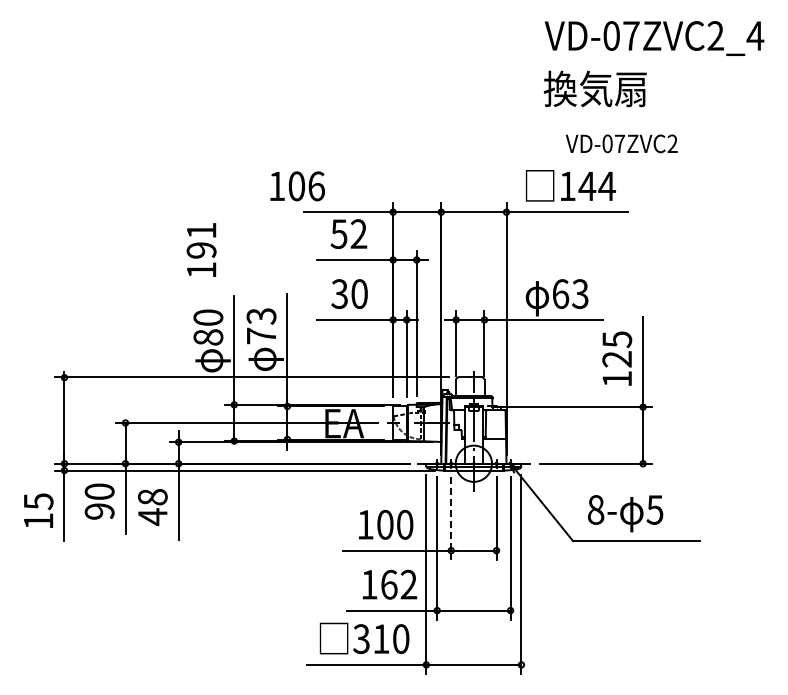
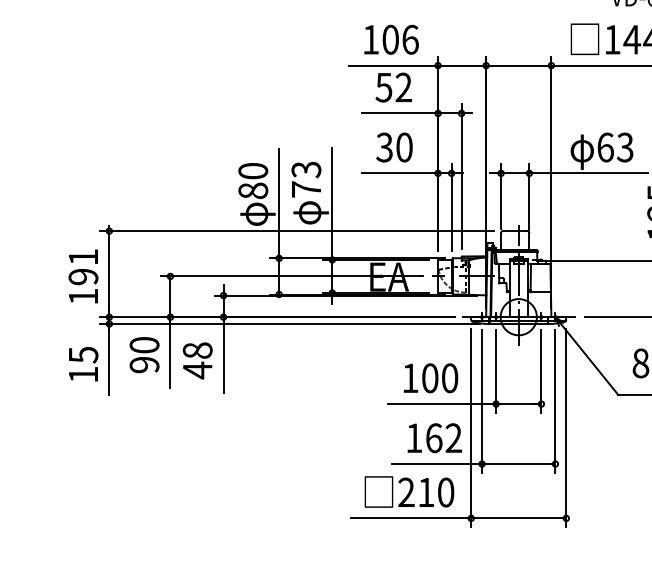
text: (297, 186) -> (391, 39), moved
text: (201, 249) -> (83, 275), moved
line: (451, 518) -> (496, 371), dashed -> solid
text: (361, 639) -> (406, 492), 310 -> 210

